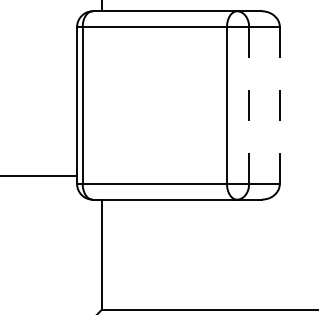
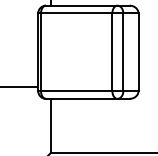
line: (249, 105) -> (123, 52), dashed -> solid
line: (279, 105) -> (138, 52), dashed -> solid

